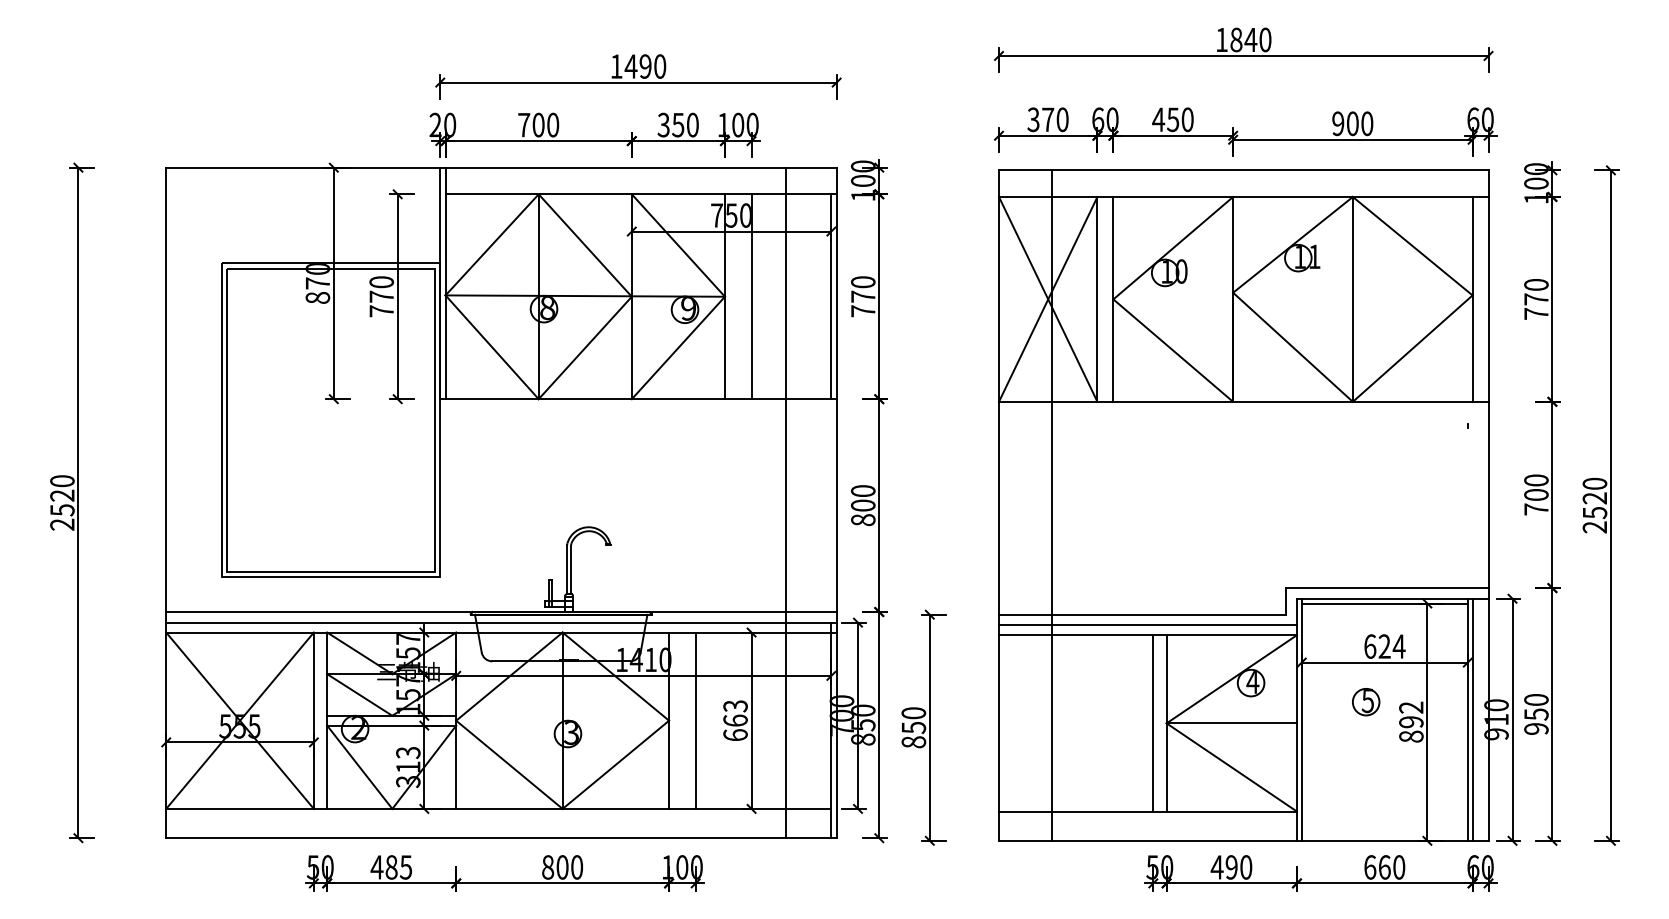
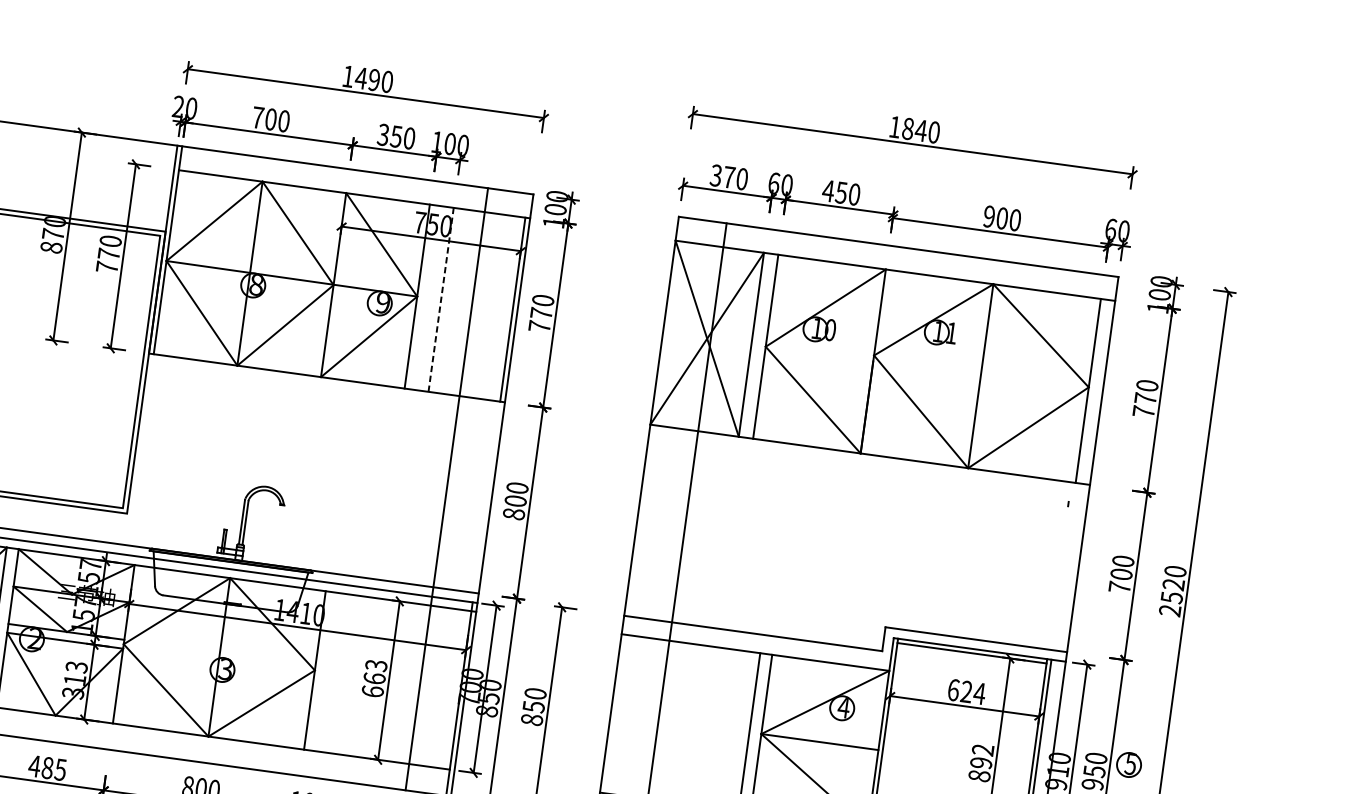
line: (751, 296) -> (441, 299), solid -> dashed
line: (1147, 625) -> (756, 643), removed
part: (1366, 702) -> (1129, 765), moved
line: (695, 720) -> (338, 673), removed

